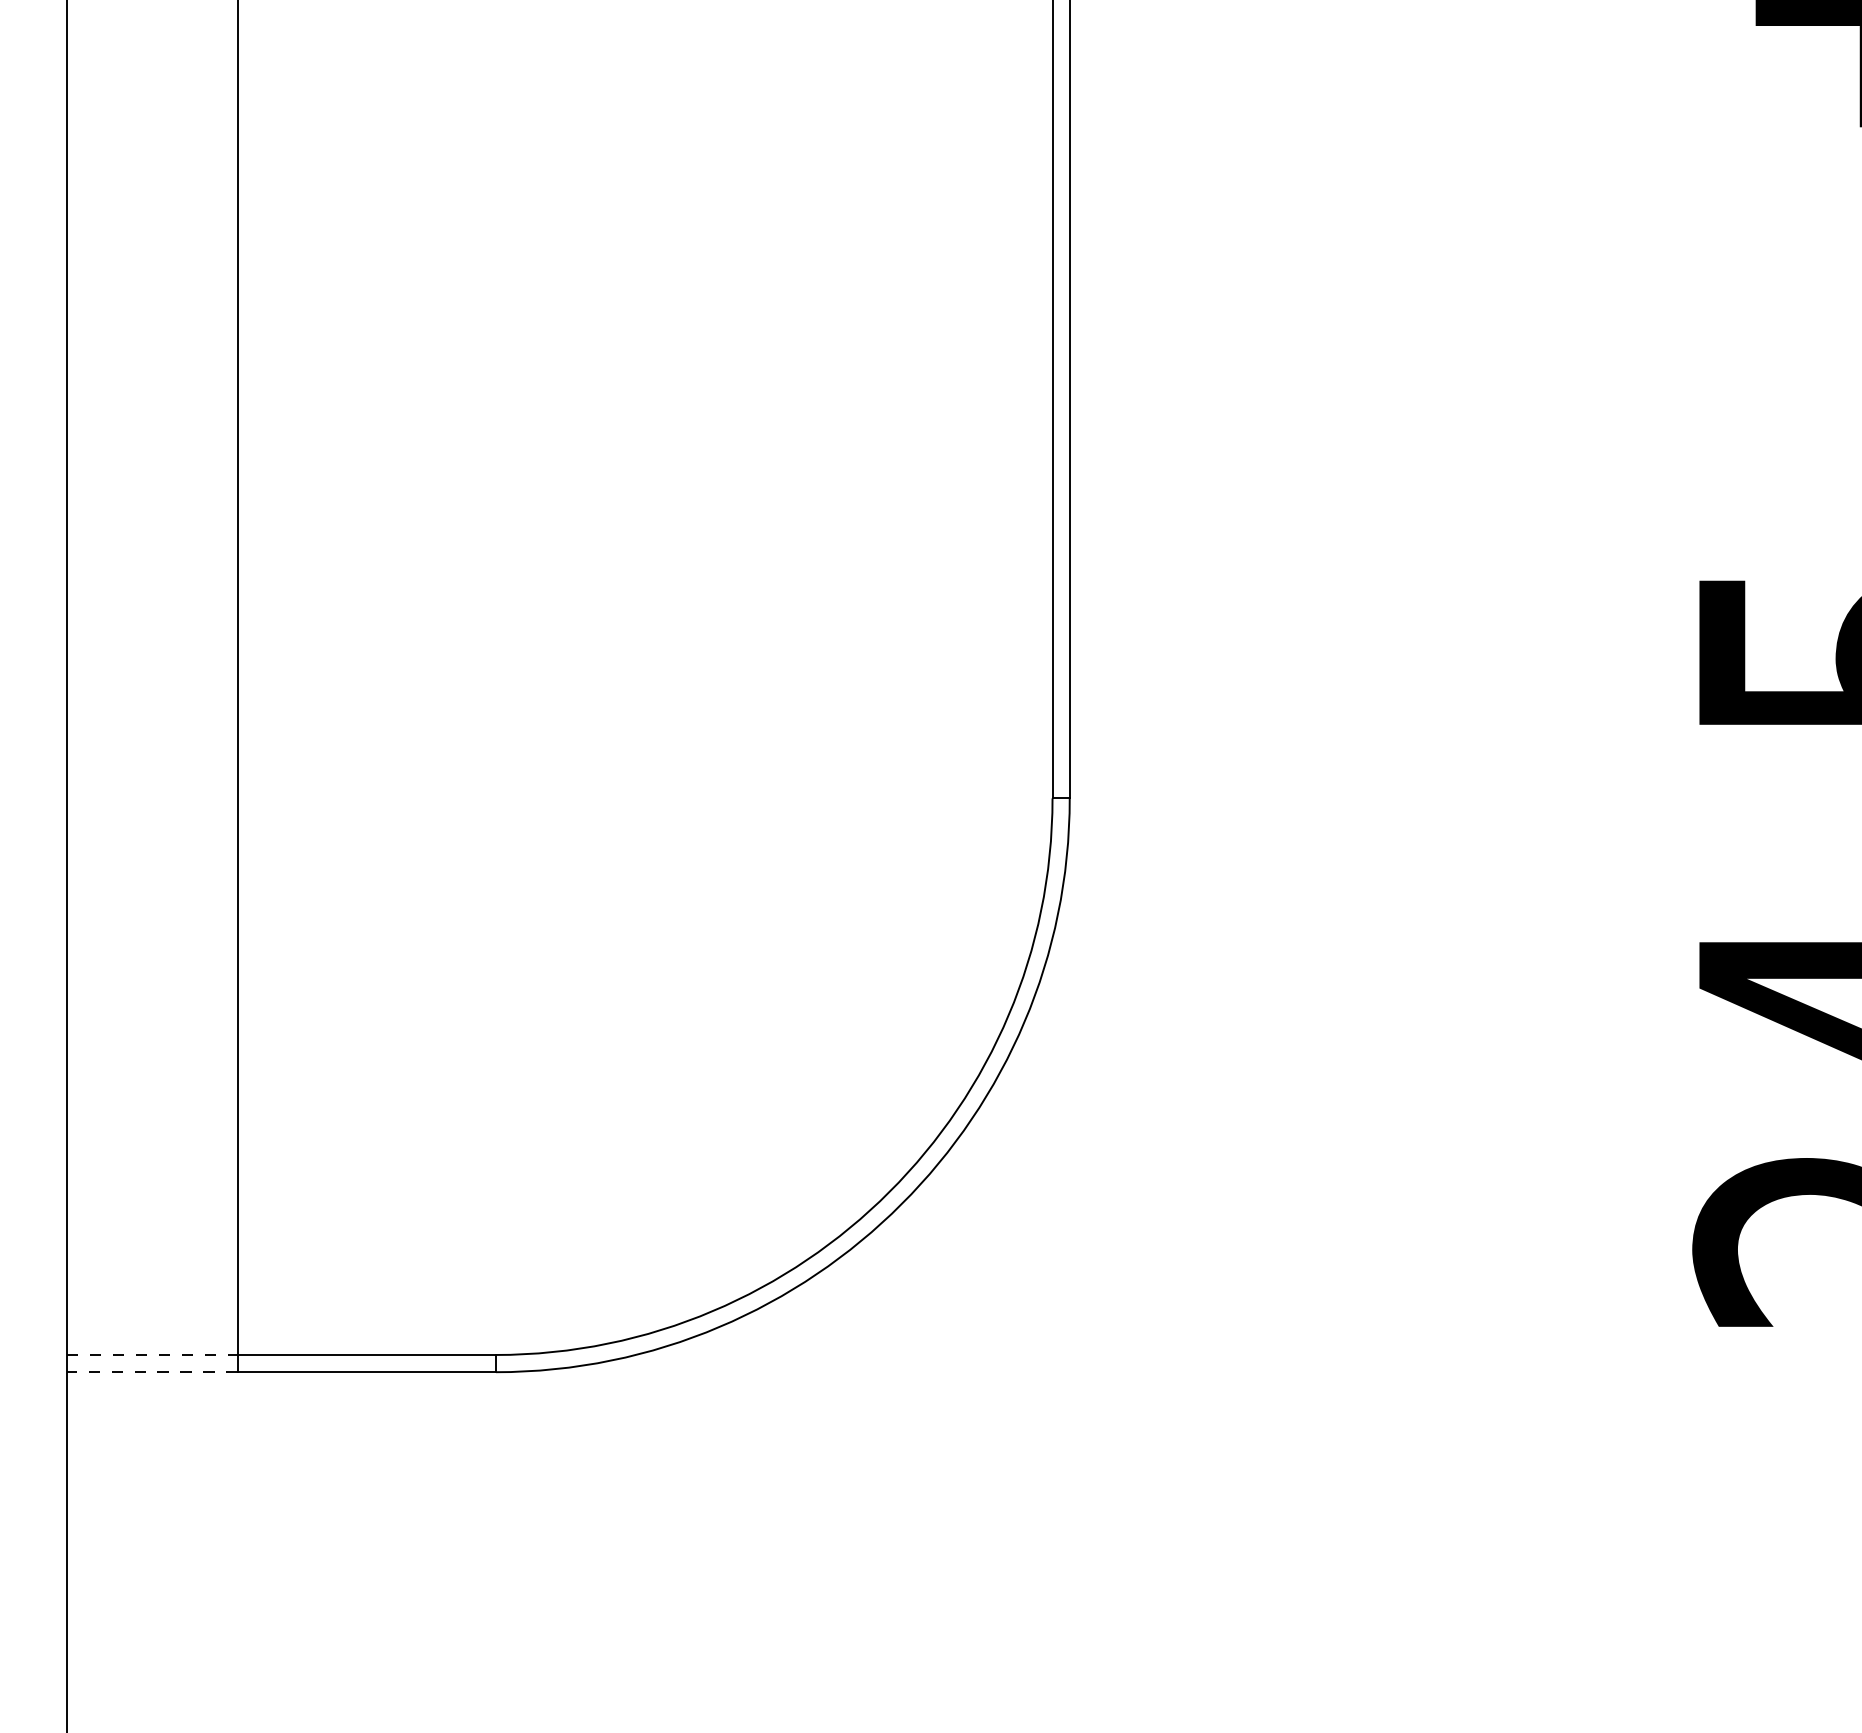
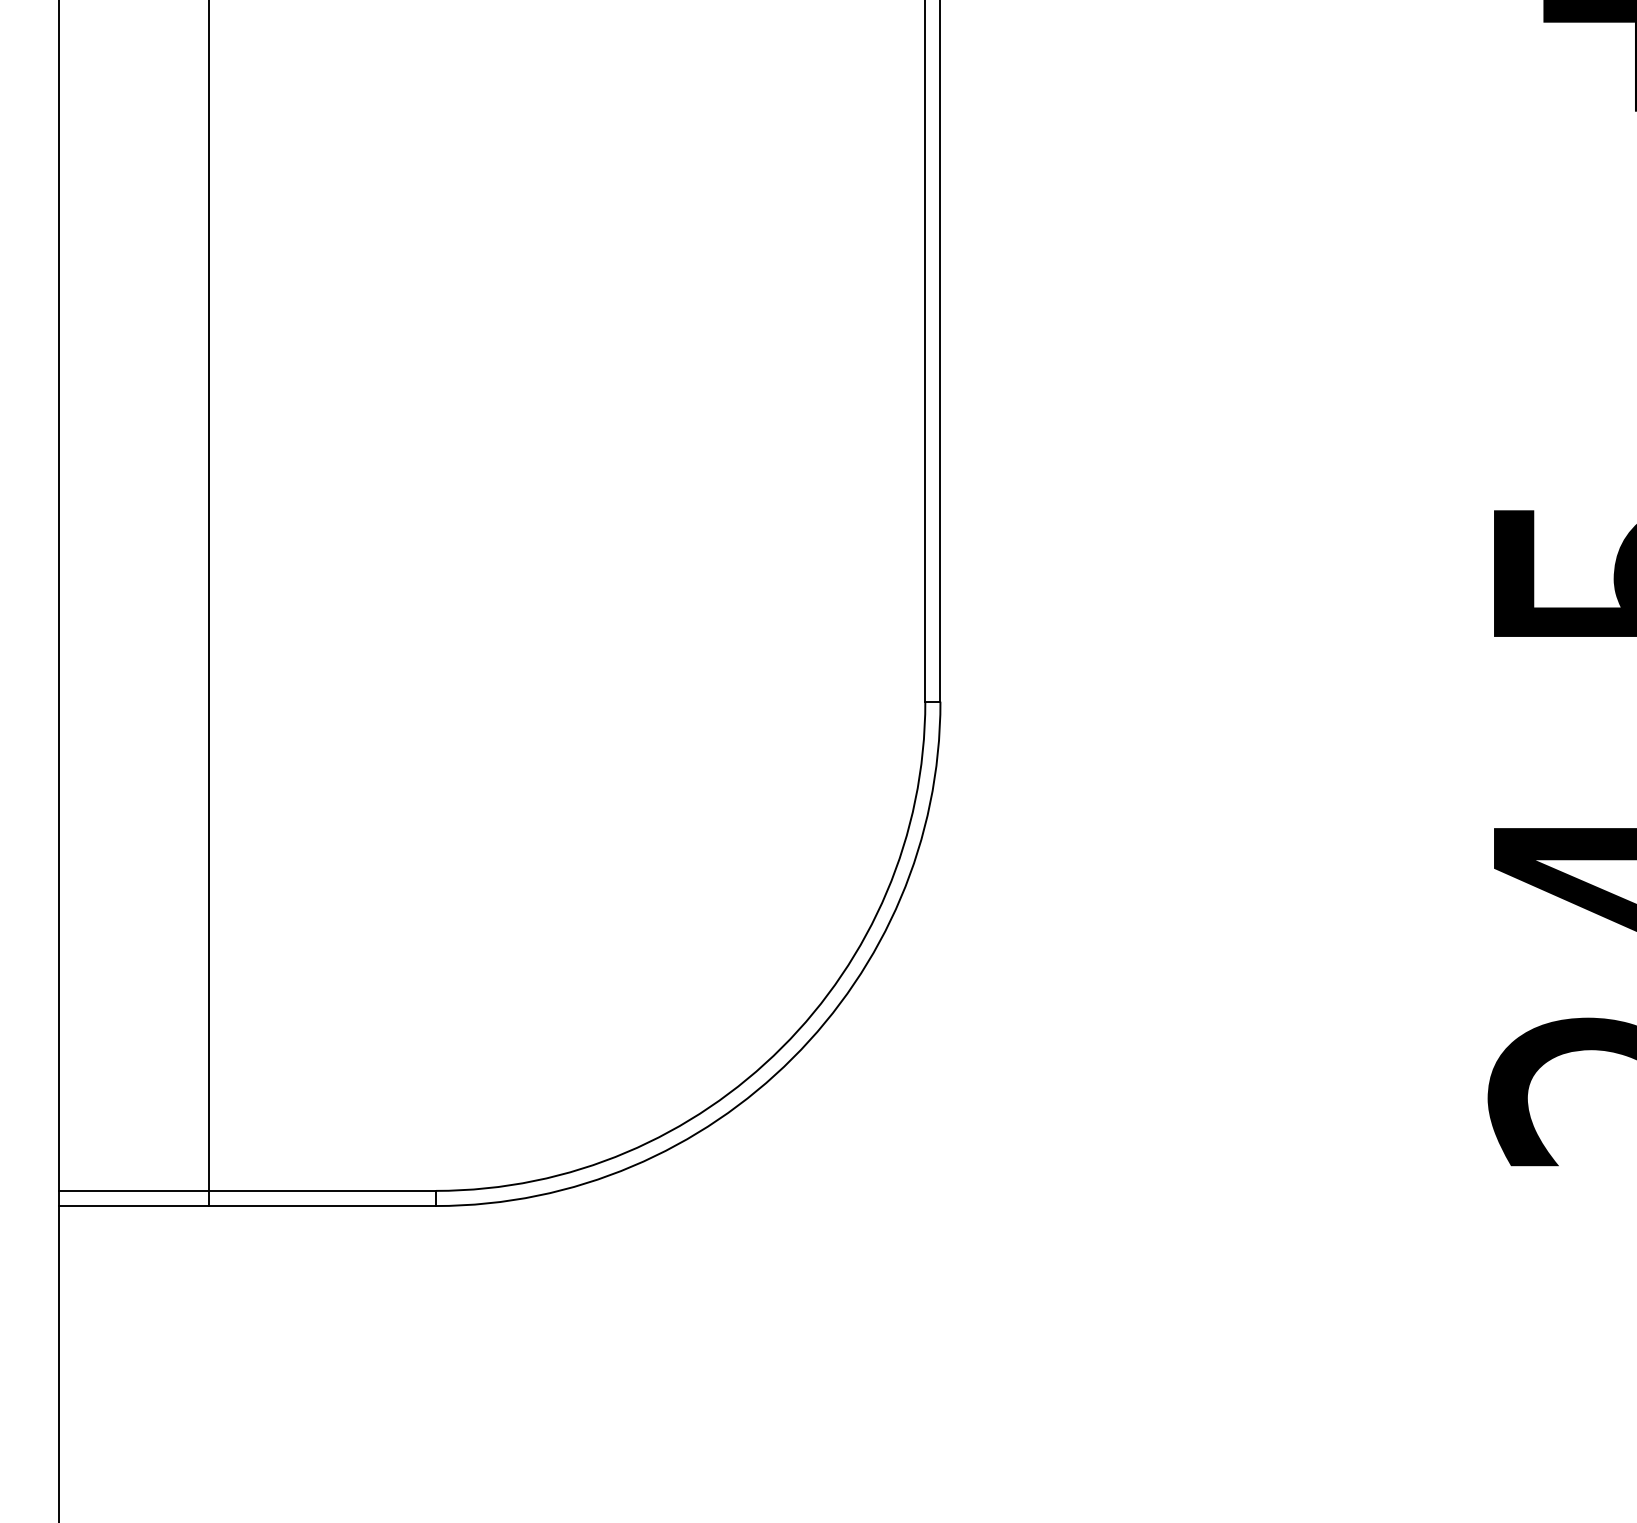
line: (152, 1354) -> (134, 1190), dashed -> solid
line: (151, 1372) -> (133, 1206), dashed -> solid

